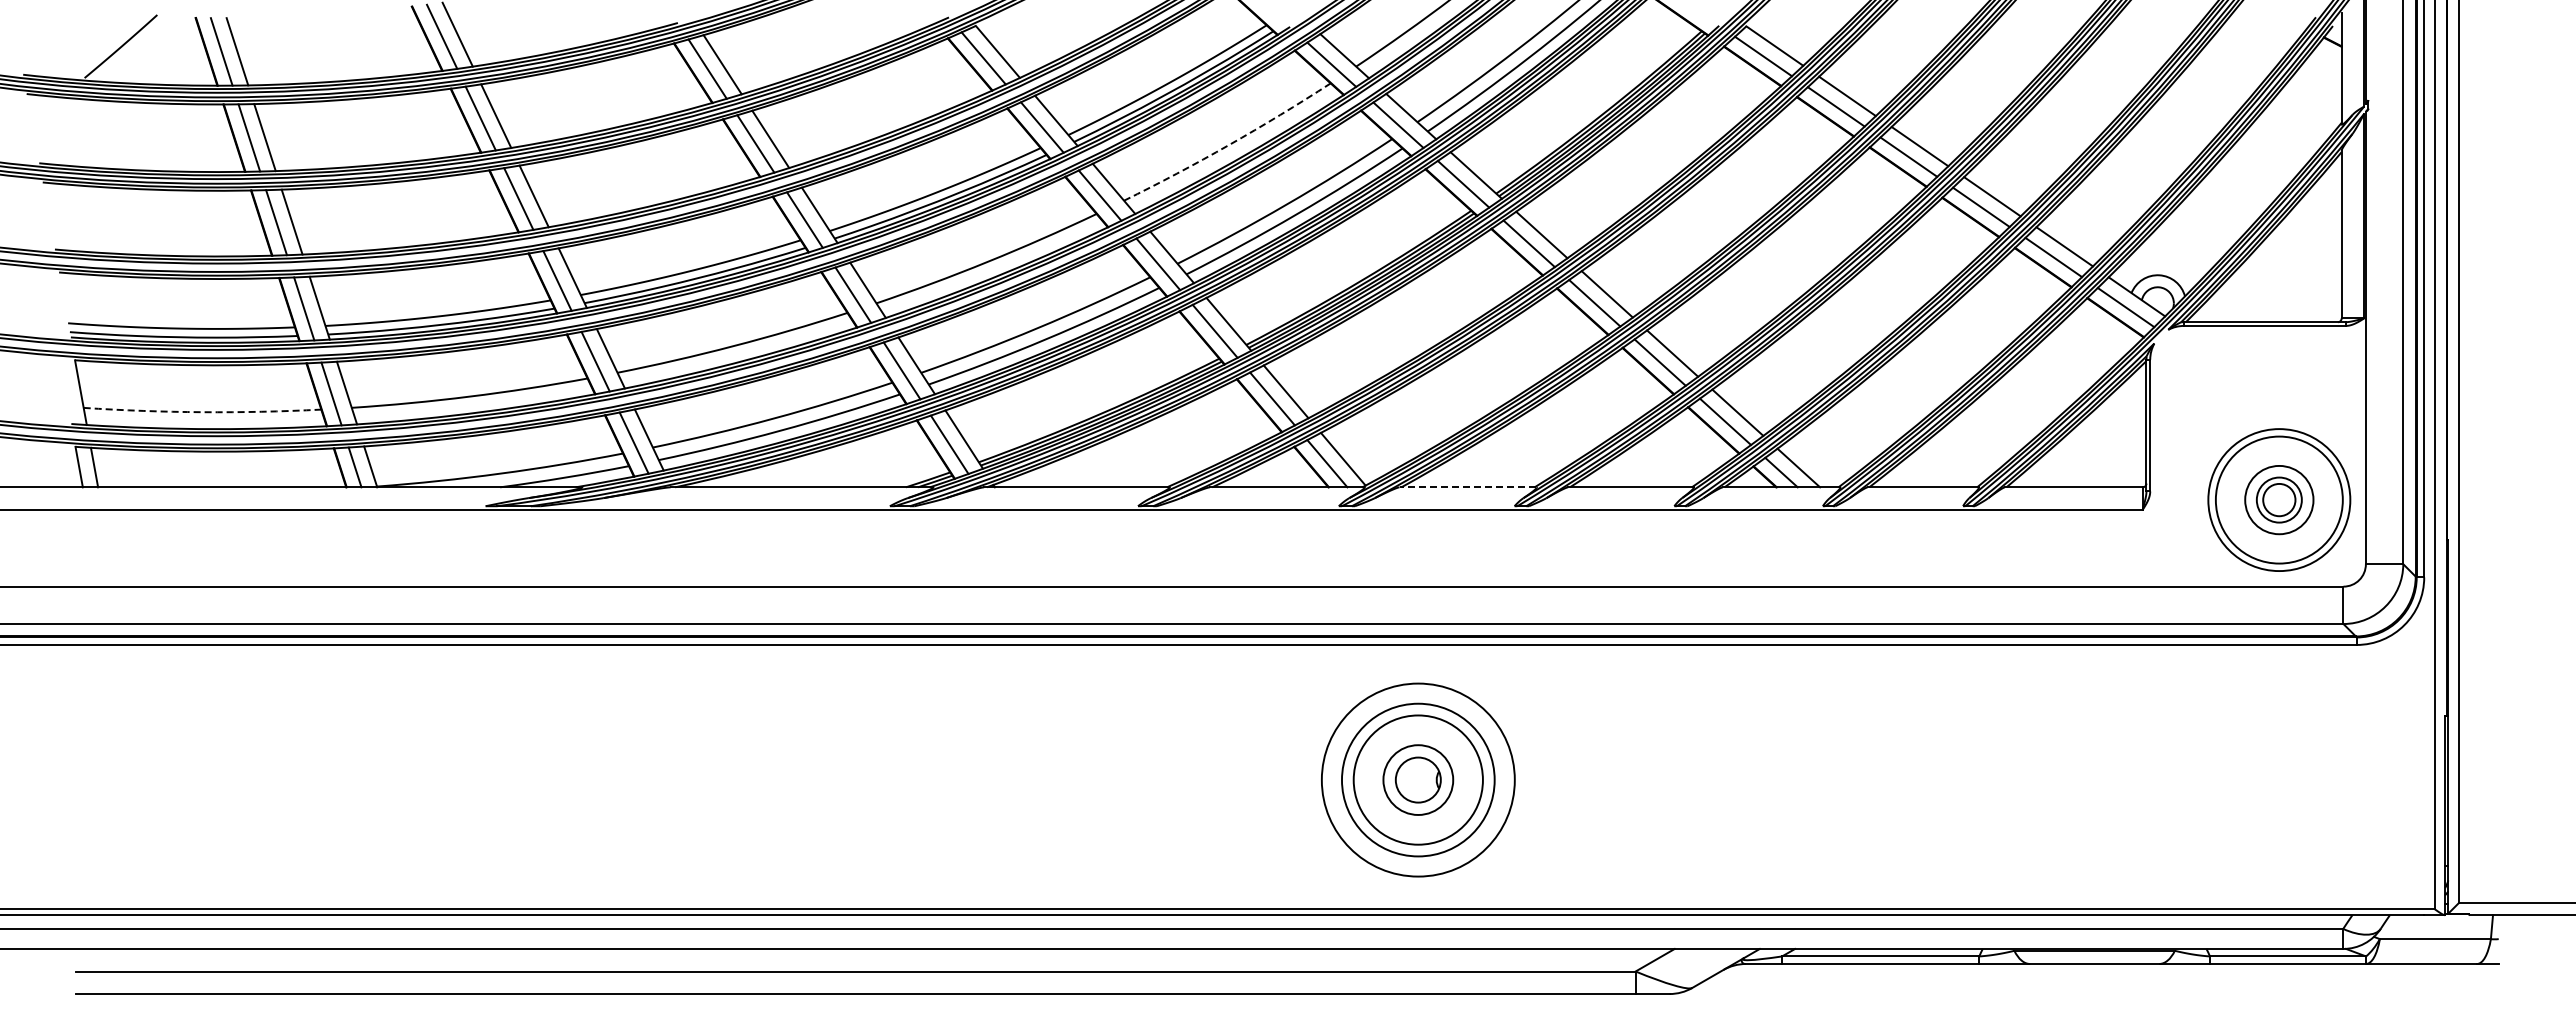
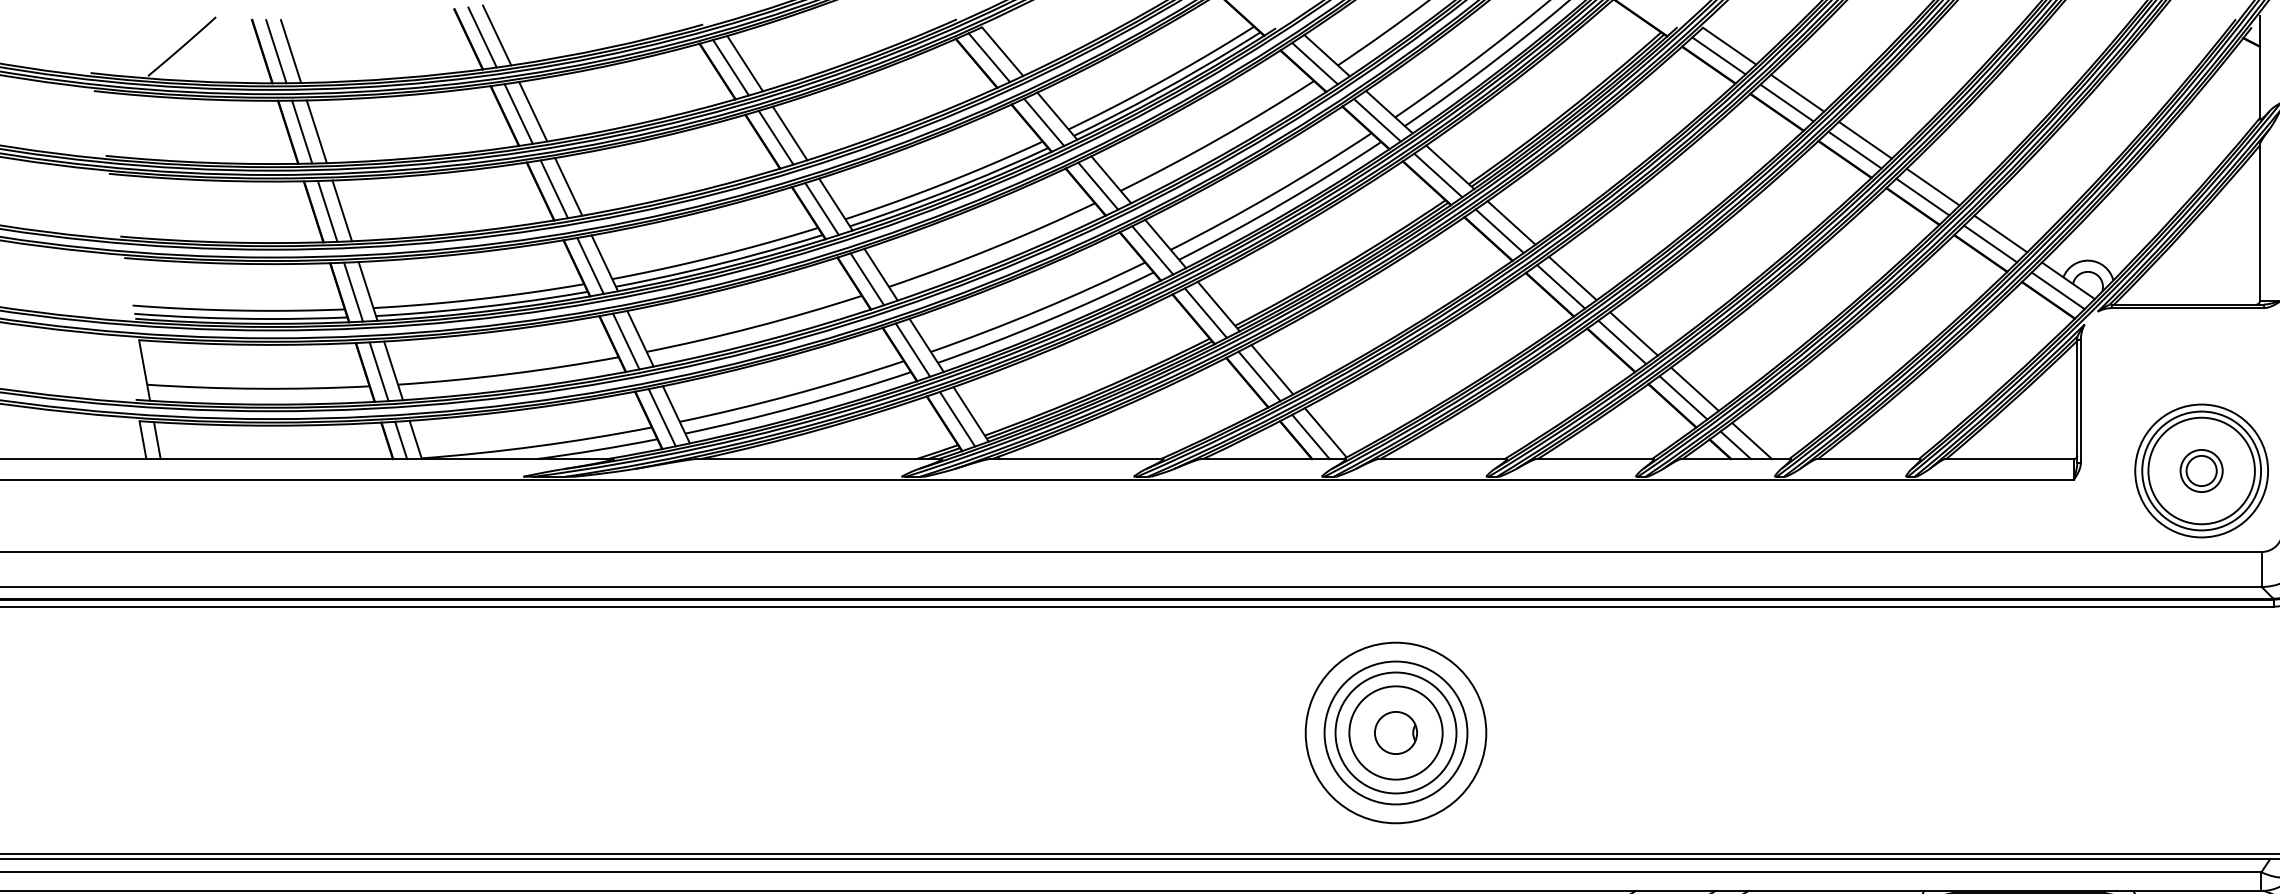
arc: (1229, 145) -> (1219, 139), dashed -> solid
arc: (202, 412) -> (258, 389), dashed -> solid
line: (1467, 487) -> (1442, 459), dashed -> solid
circle: (2279, 500) -> (2201, 471), size x1.67
circle: (1418, 779) -> (1396, 732), size x1.43

